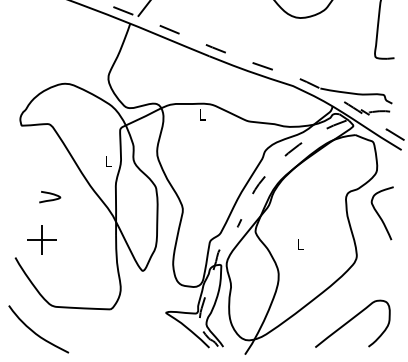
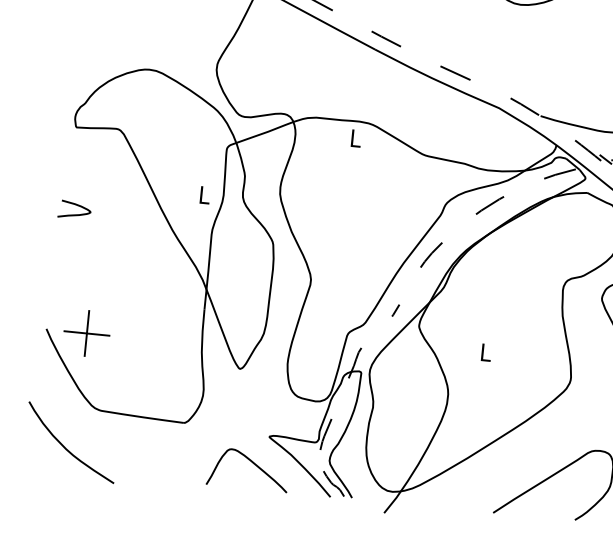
curve: (50, 199) -> (75, 213), moved
part: (41, 239) -> (86, 332), moved
curve: (156, 331) -> (251, 464), added

